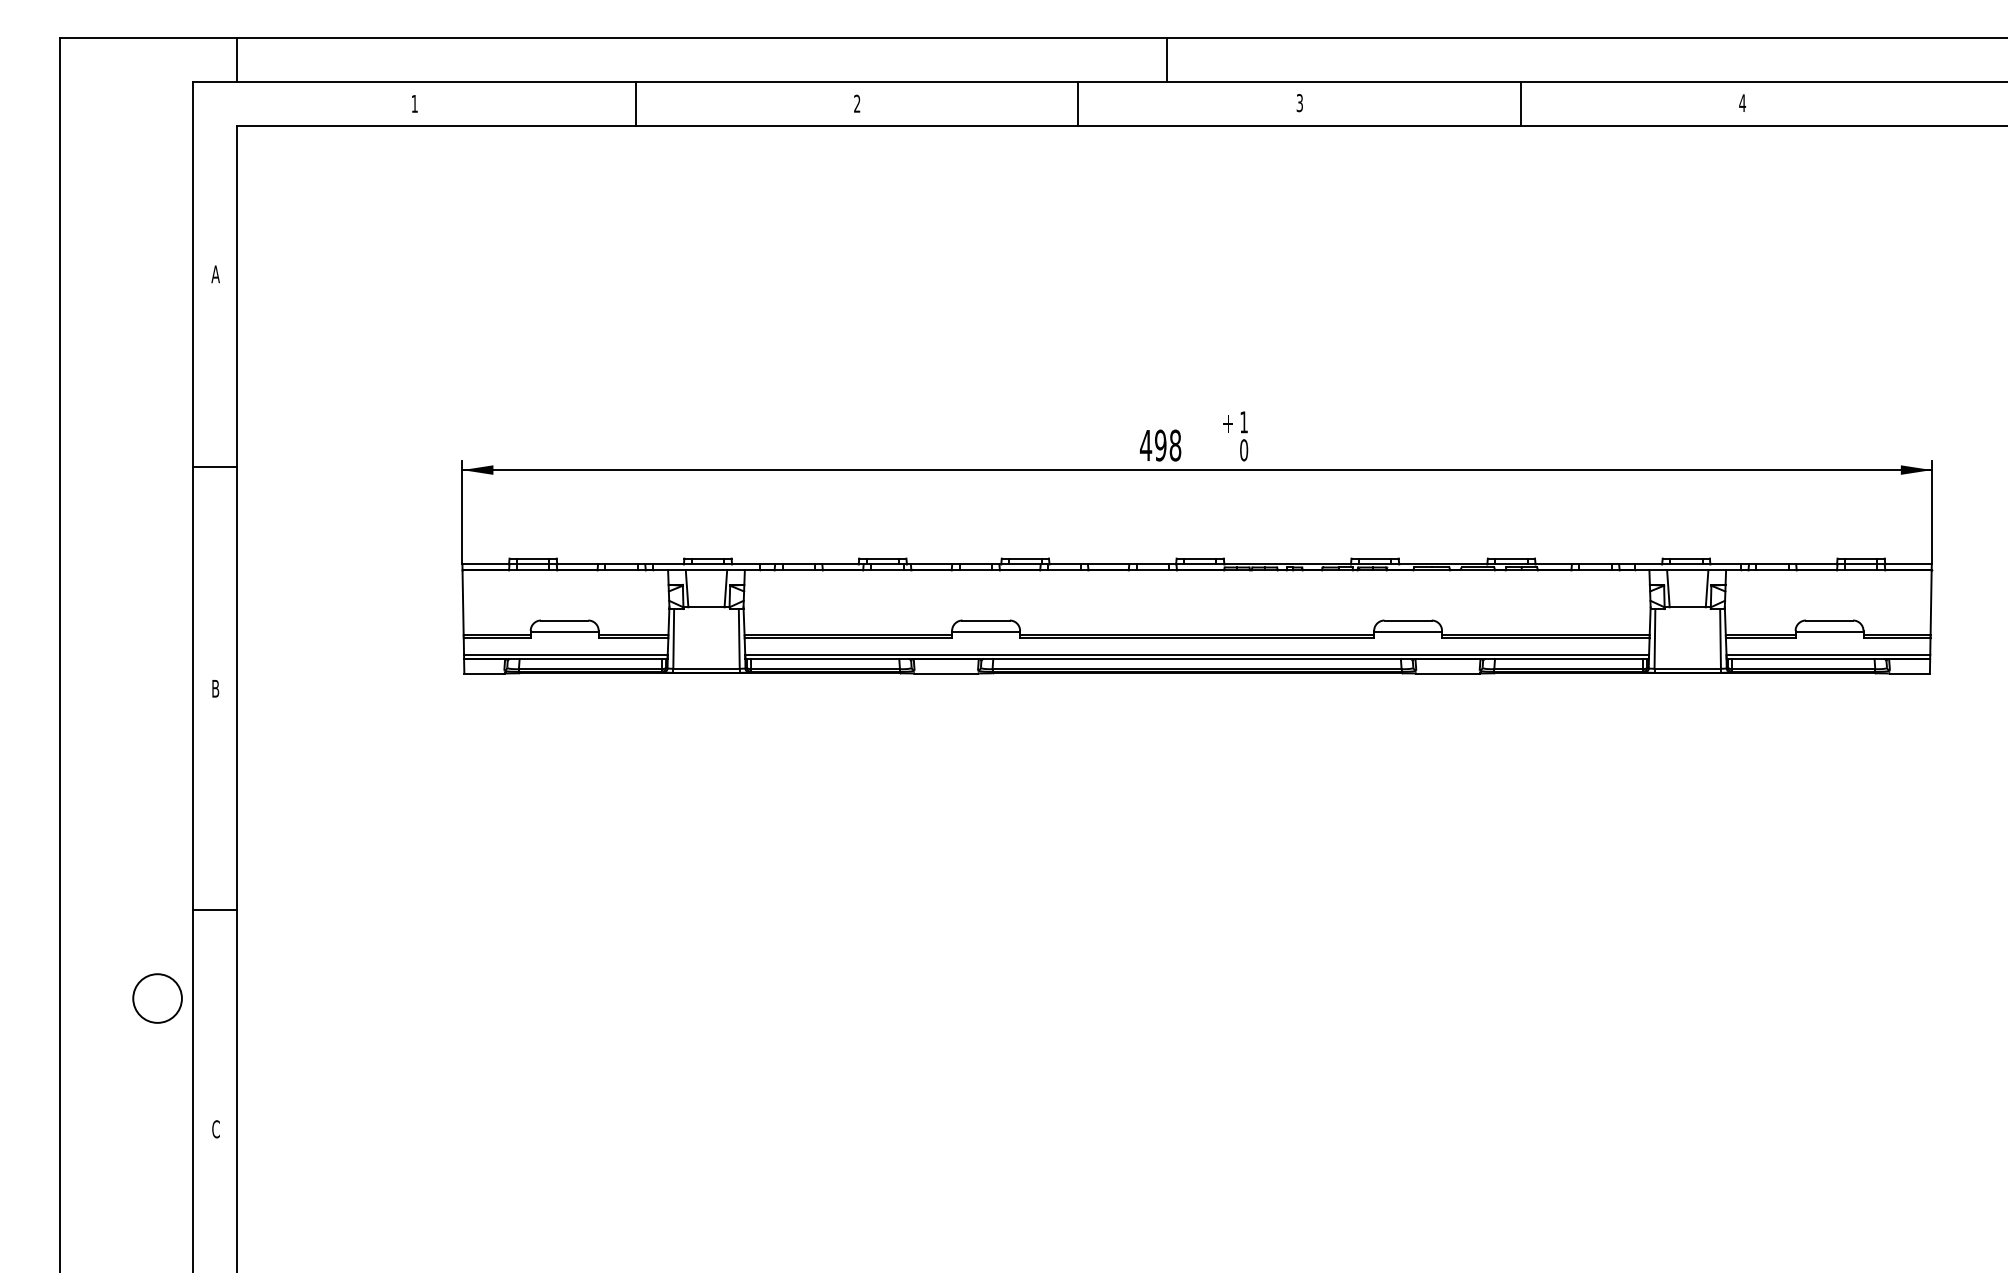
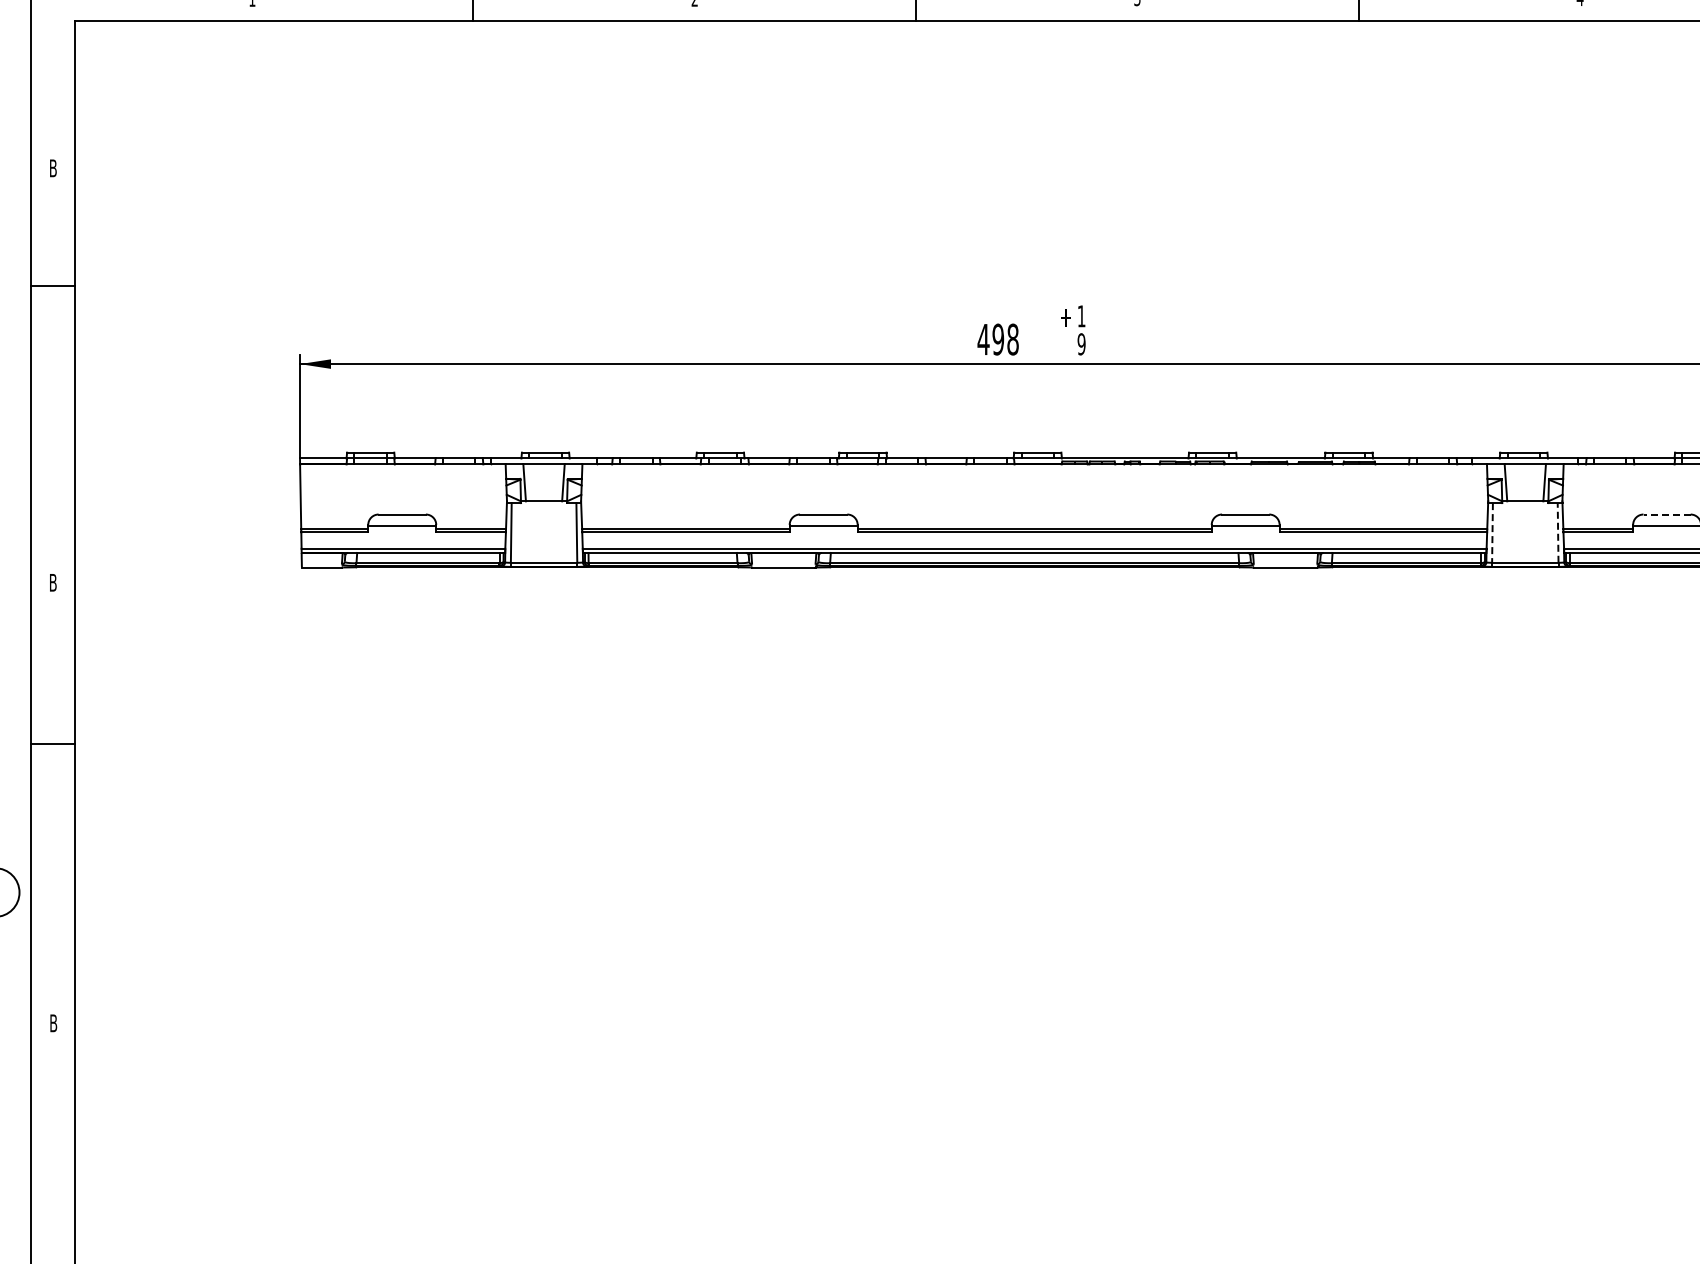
text: (215, 274) -> (53, 168), A -> B
text: (1243, 450) -> (1081, 344), 0 -> 9
line: (215, 467) -> (53, 286), moved
line: (1829, 620) -> (1667, 514), solid -> dashed
line: (1654, 638) -> (1492, 532), solid -> dashed
line: (1720, 638) -> (1558, 532), solid -> dashed
line: (215, 910) -> (53, 744), moved
text: (215, 1129) -> (53, 1023), C -> B

